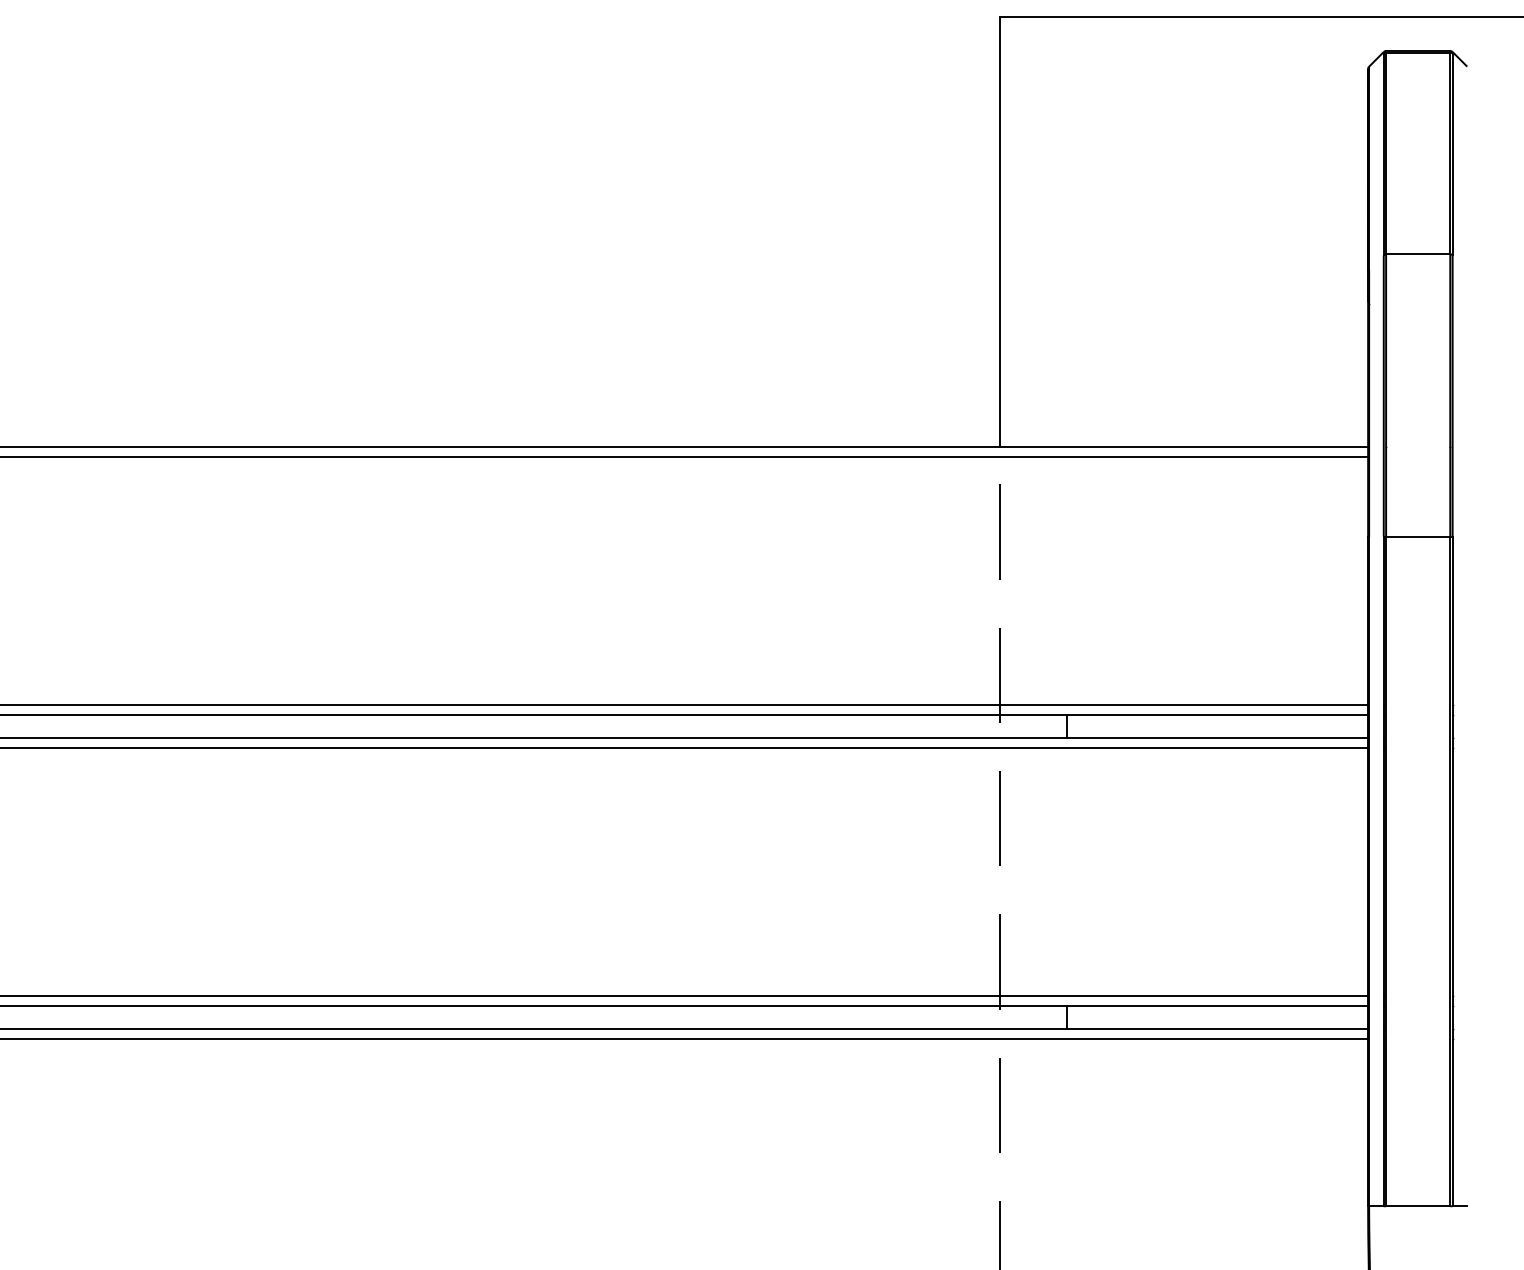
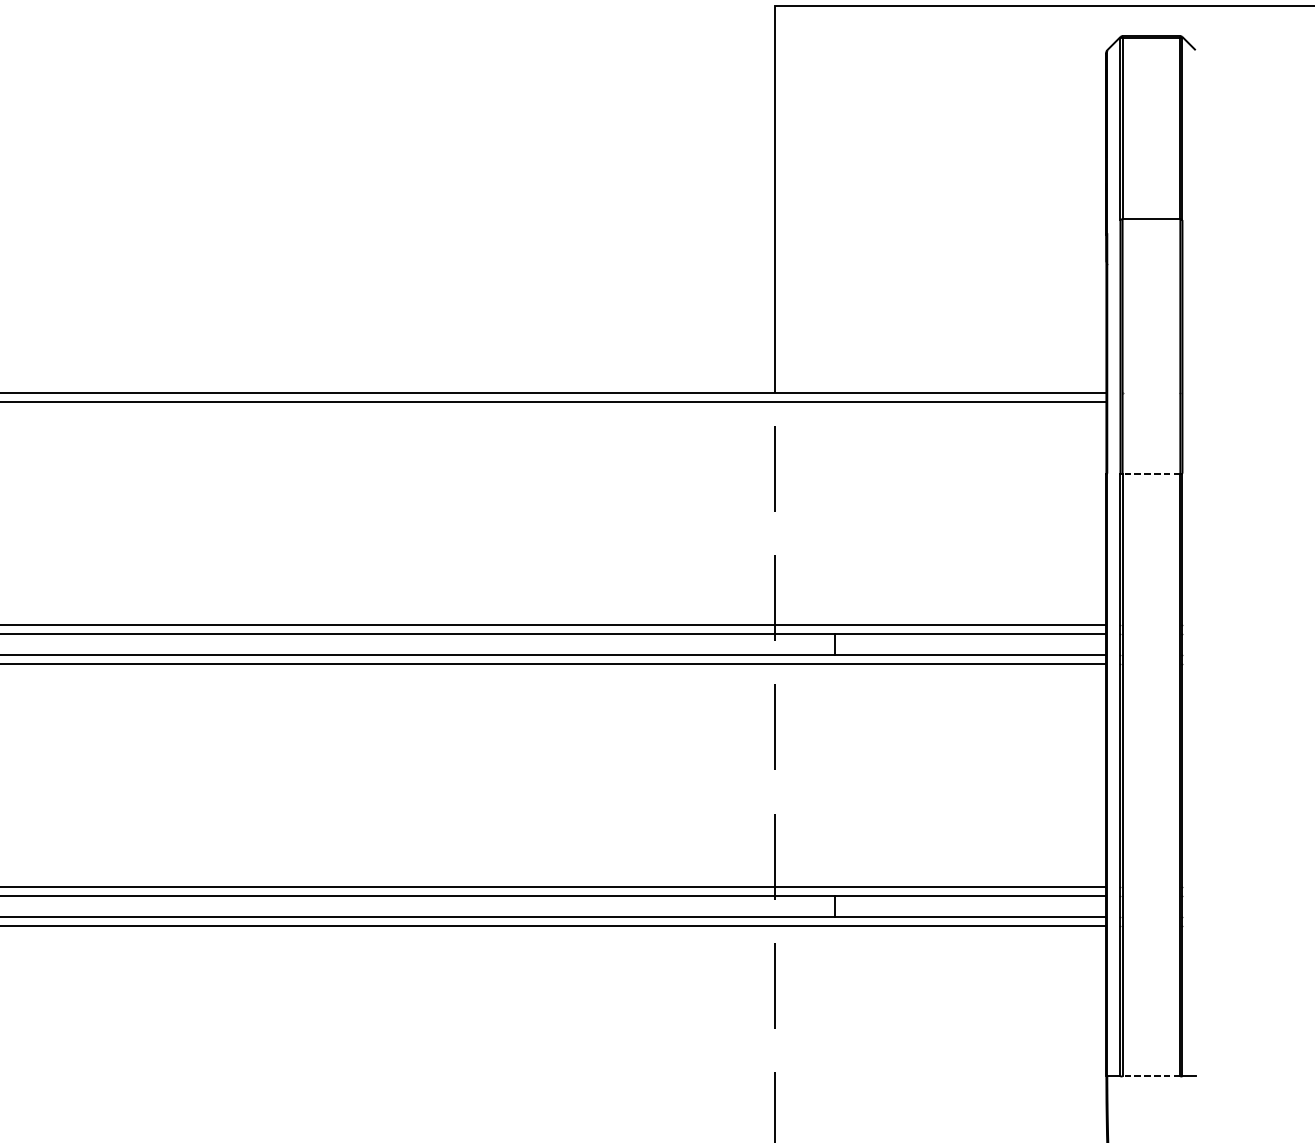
line: (1417, 536) -> (1150, 473), solid -> dashed
line: (1417, 1206) -> (1150, 1076), solid -> dashed

